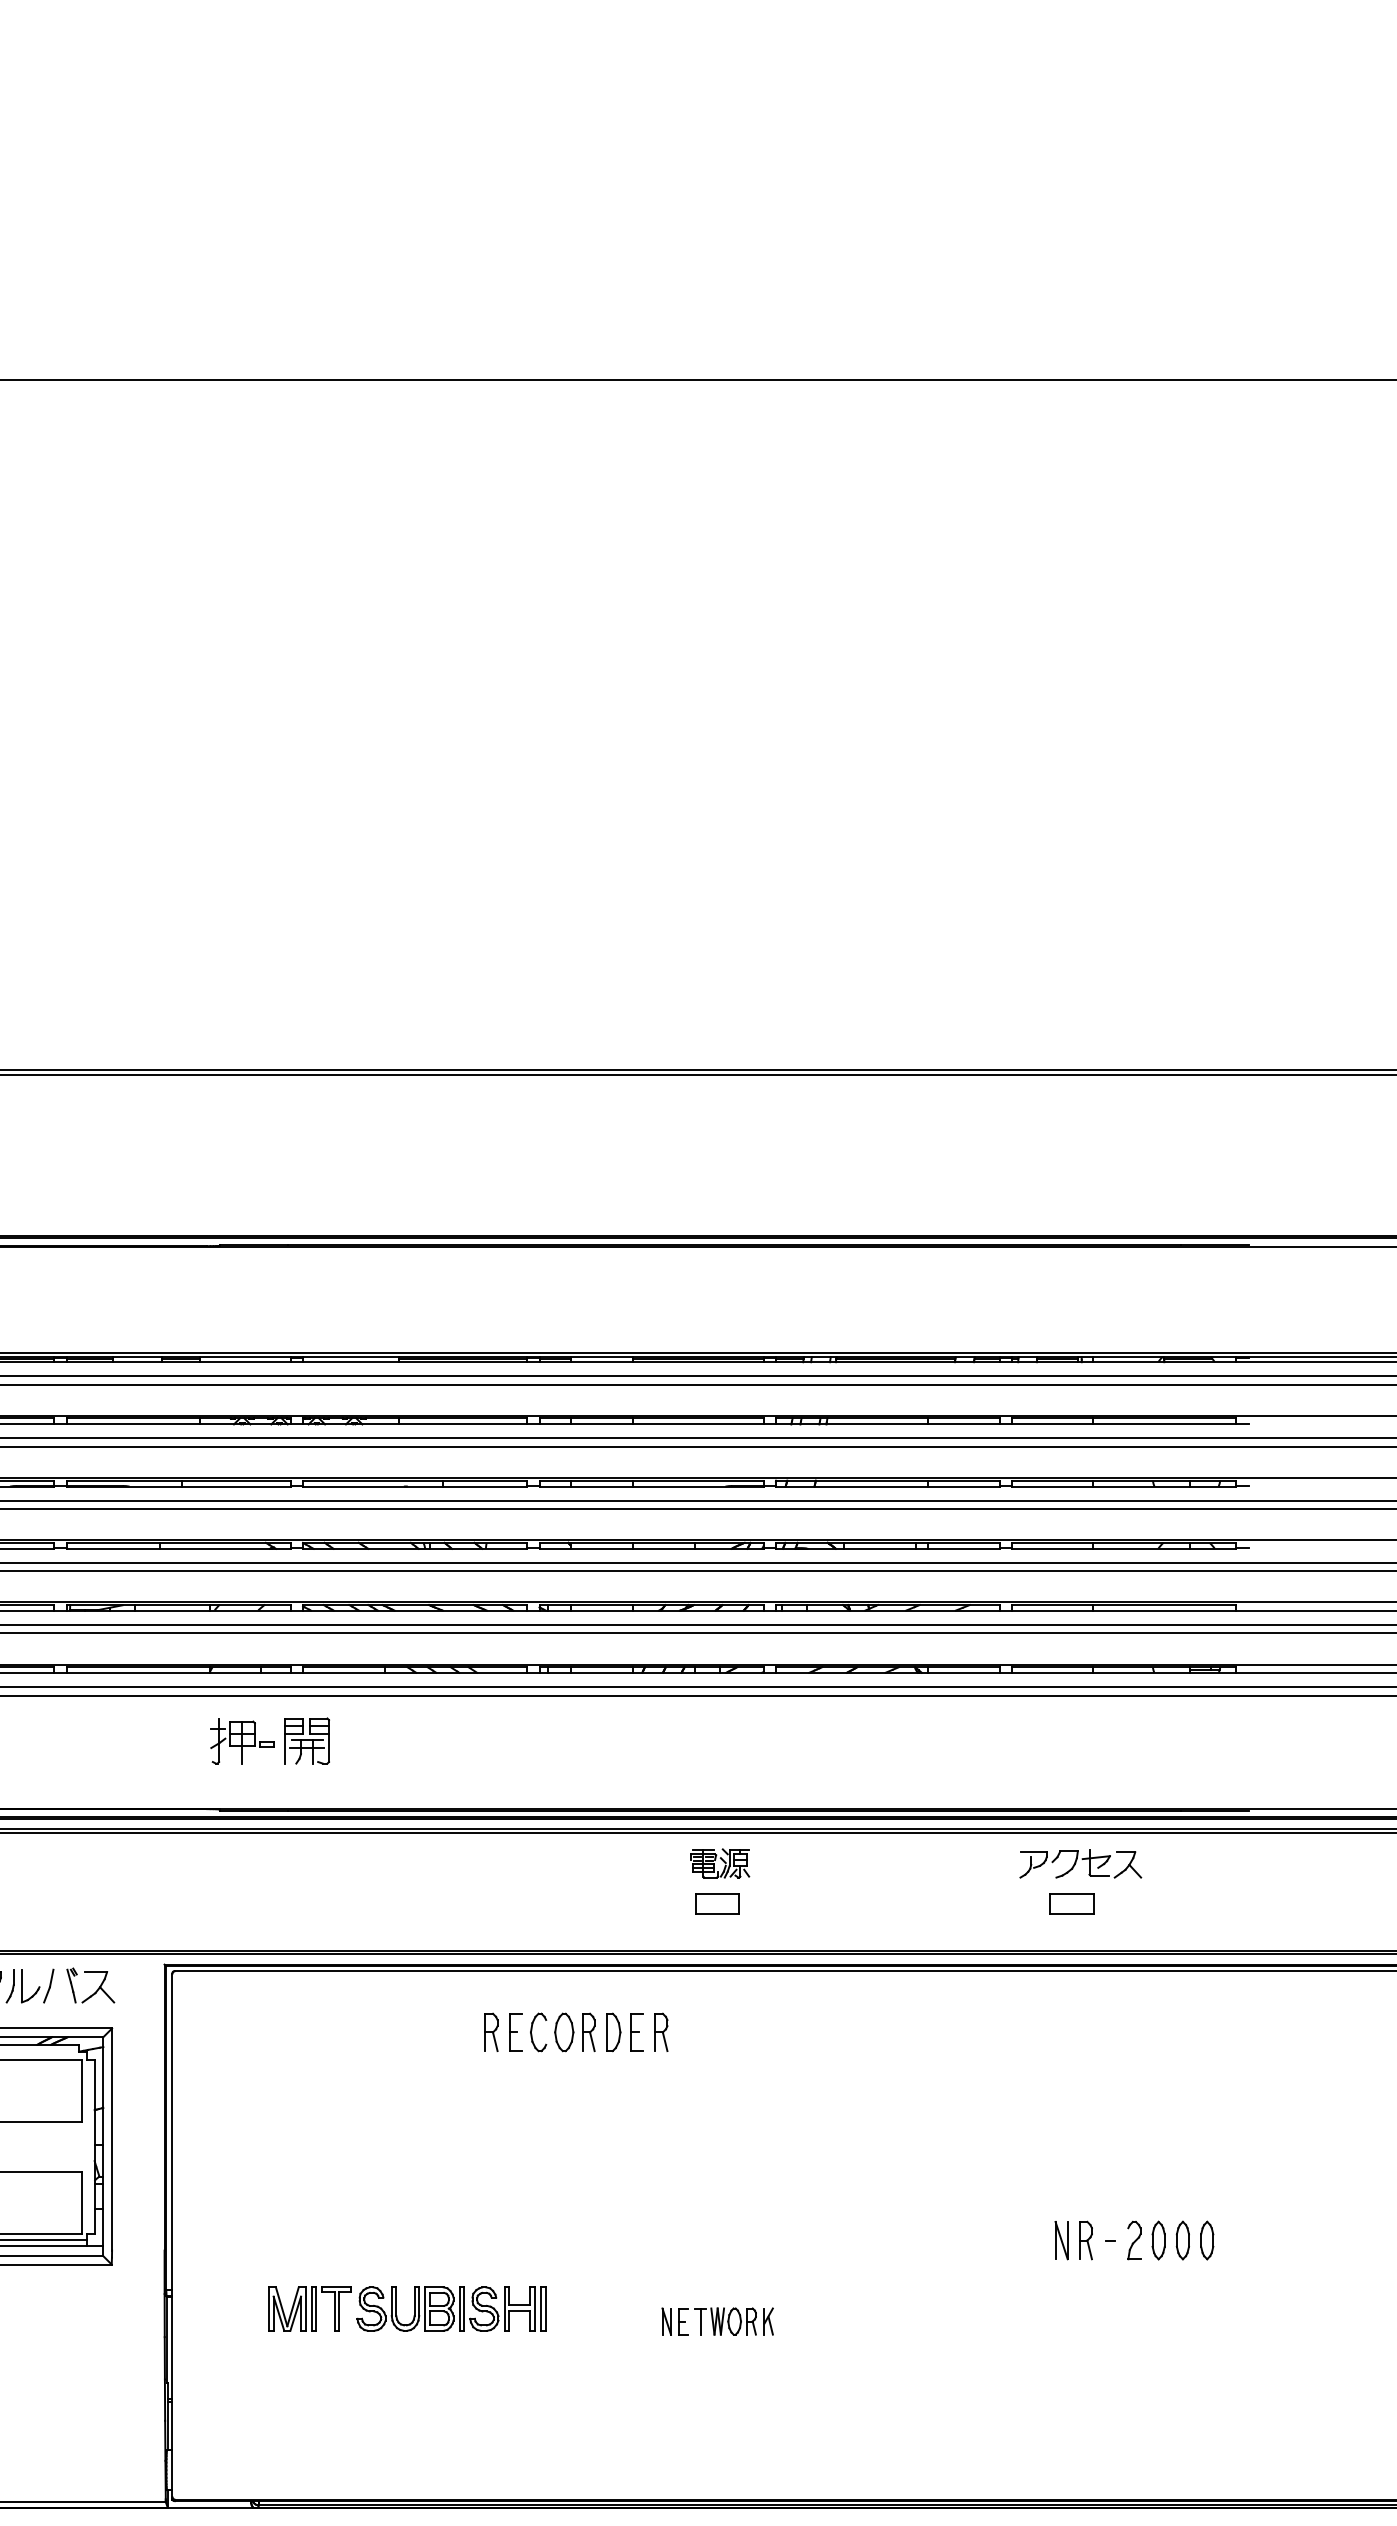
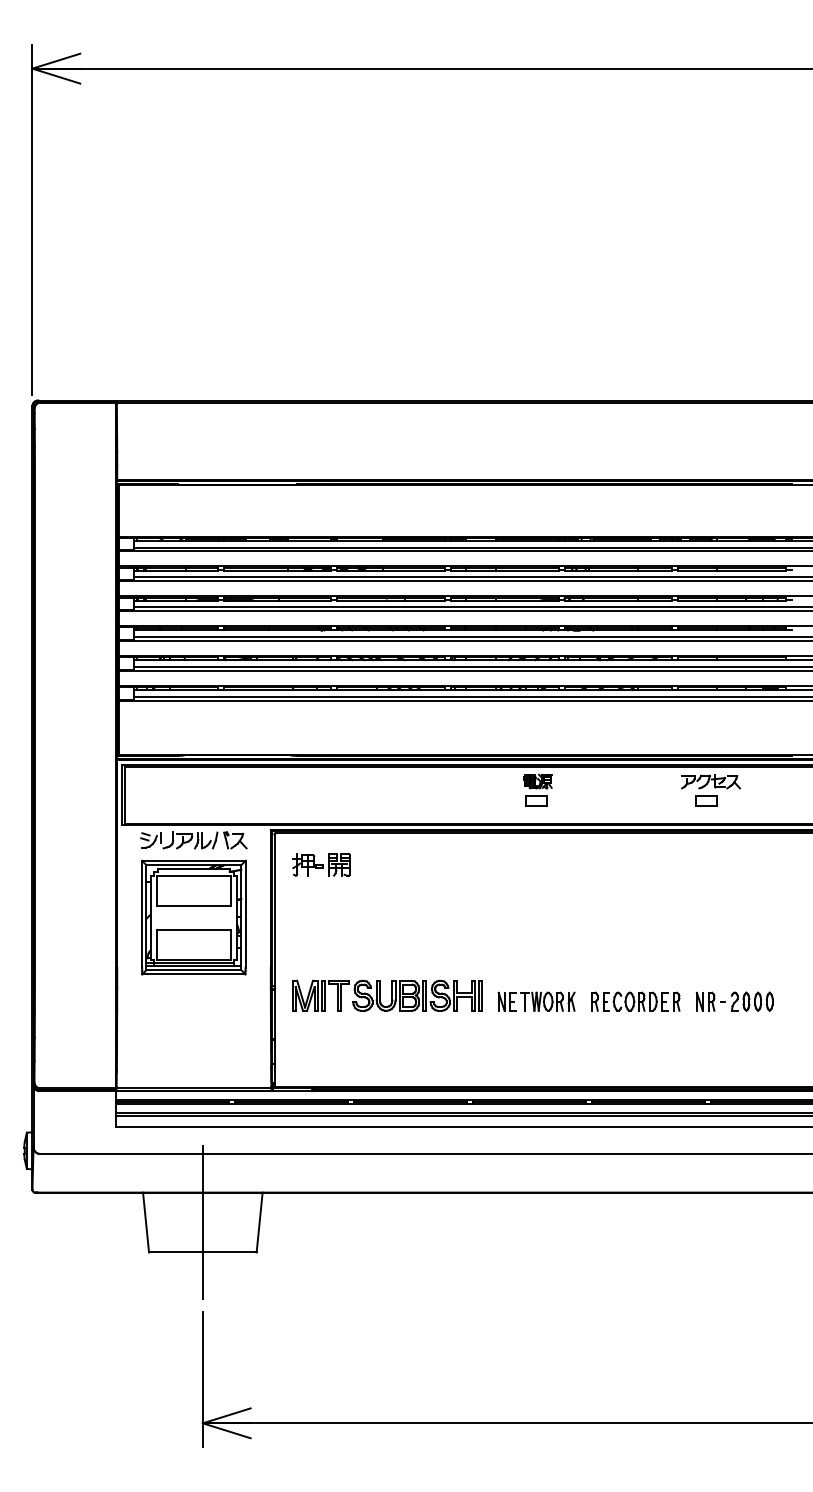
part: (270, 1740) -> (321, 864), moved
part: (576, 2031) -> (635, 1001), moved
part: (1133, 2240) -> (734, 1001), moved
part: (407, 2308) -> (387, 995), size x1.43
part: (717, 2321) -> (536, 1001), size x1.43

